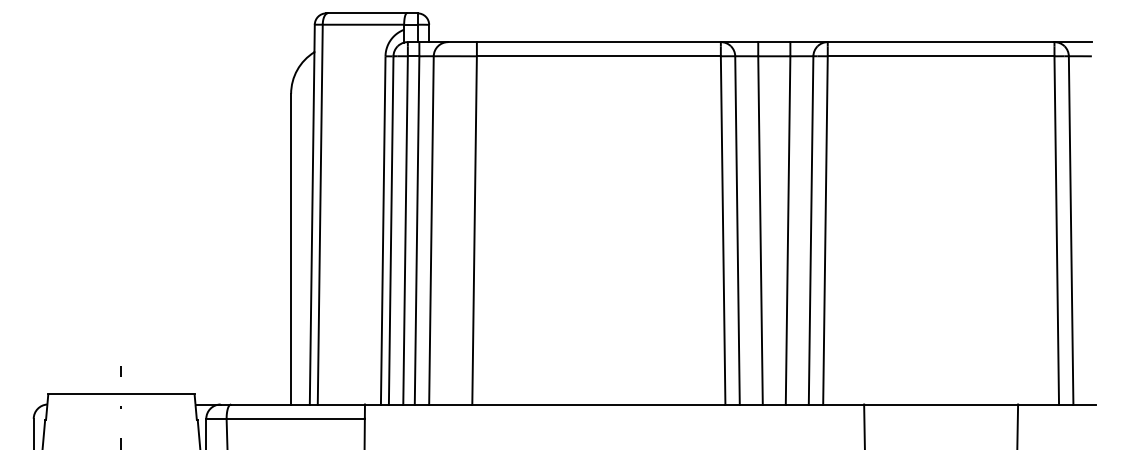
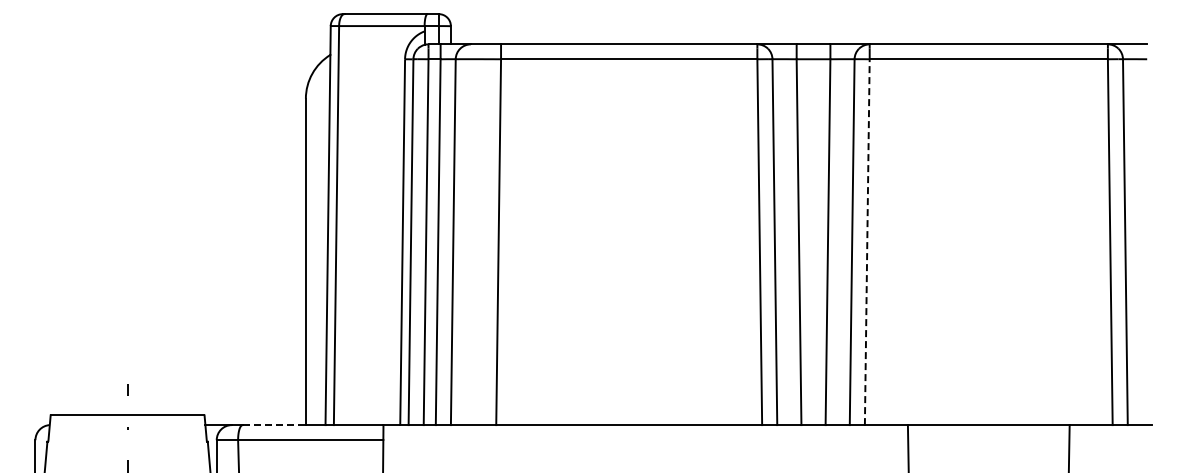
line: (825, 230) -> (867, 242), solid -> dashed
line: (261, 404) -> (274, 425), solid -> dashed

